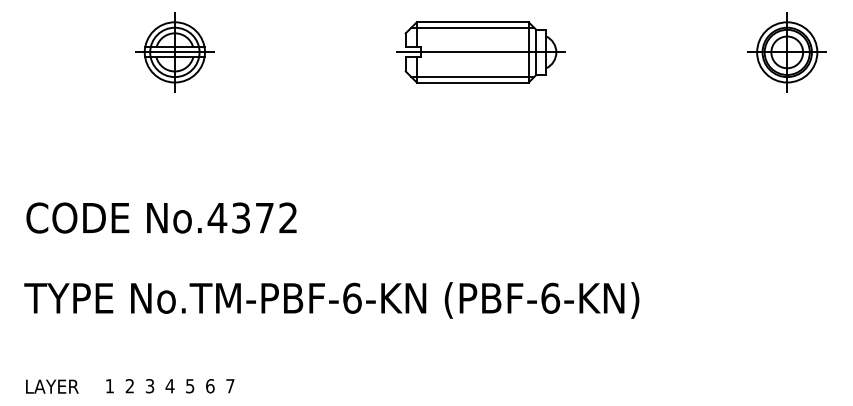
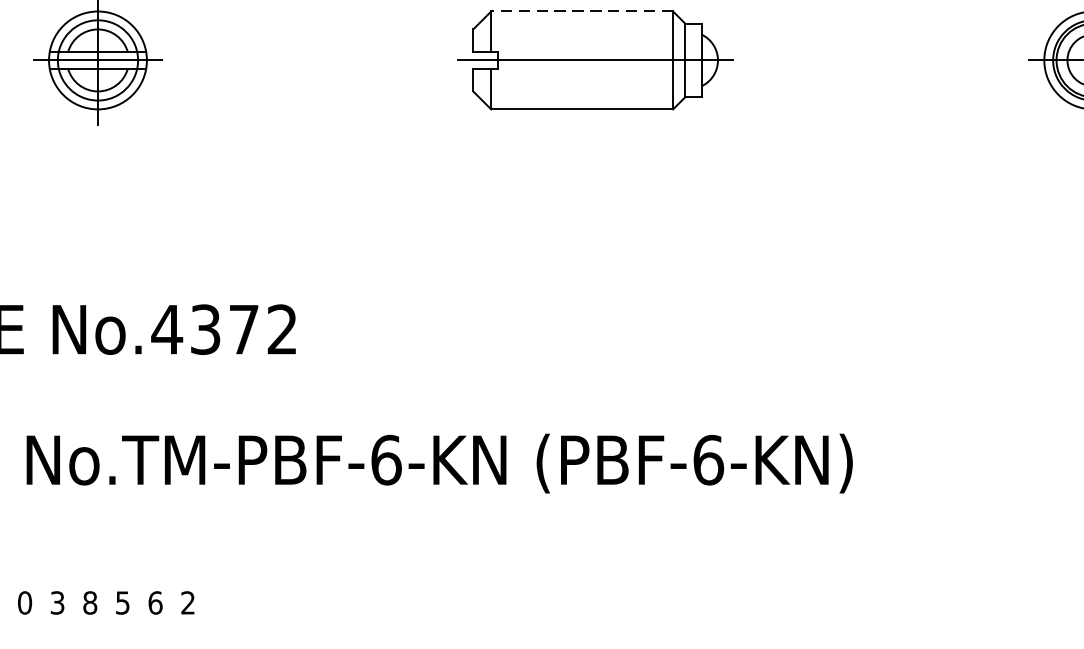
line: (472, 22) -> (581, 11), solid -> dashed
line: (472, 27) -> (581, 19), removed
line: (472, 77) -> (581, 101), removed
text: (129, 386) -> (24, 603), 2 -> 0
text: (169, 386) -> (89, 603), 4 -> 8
text: (230, 386) -> (188, 603), 7 -> 2

